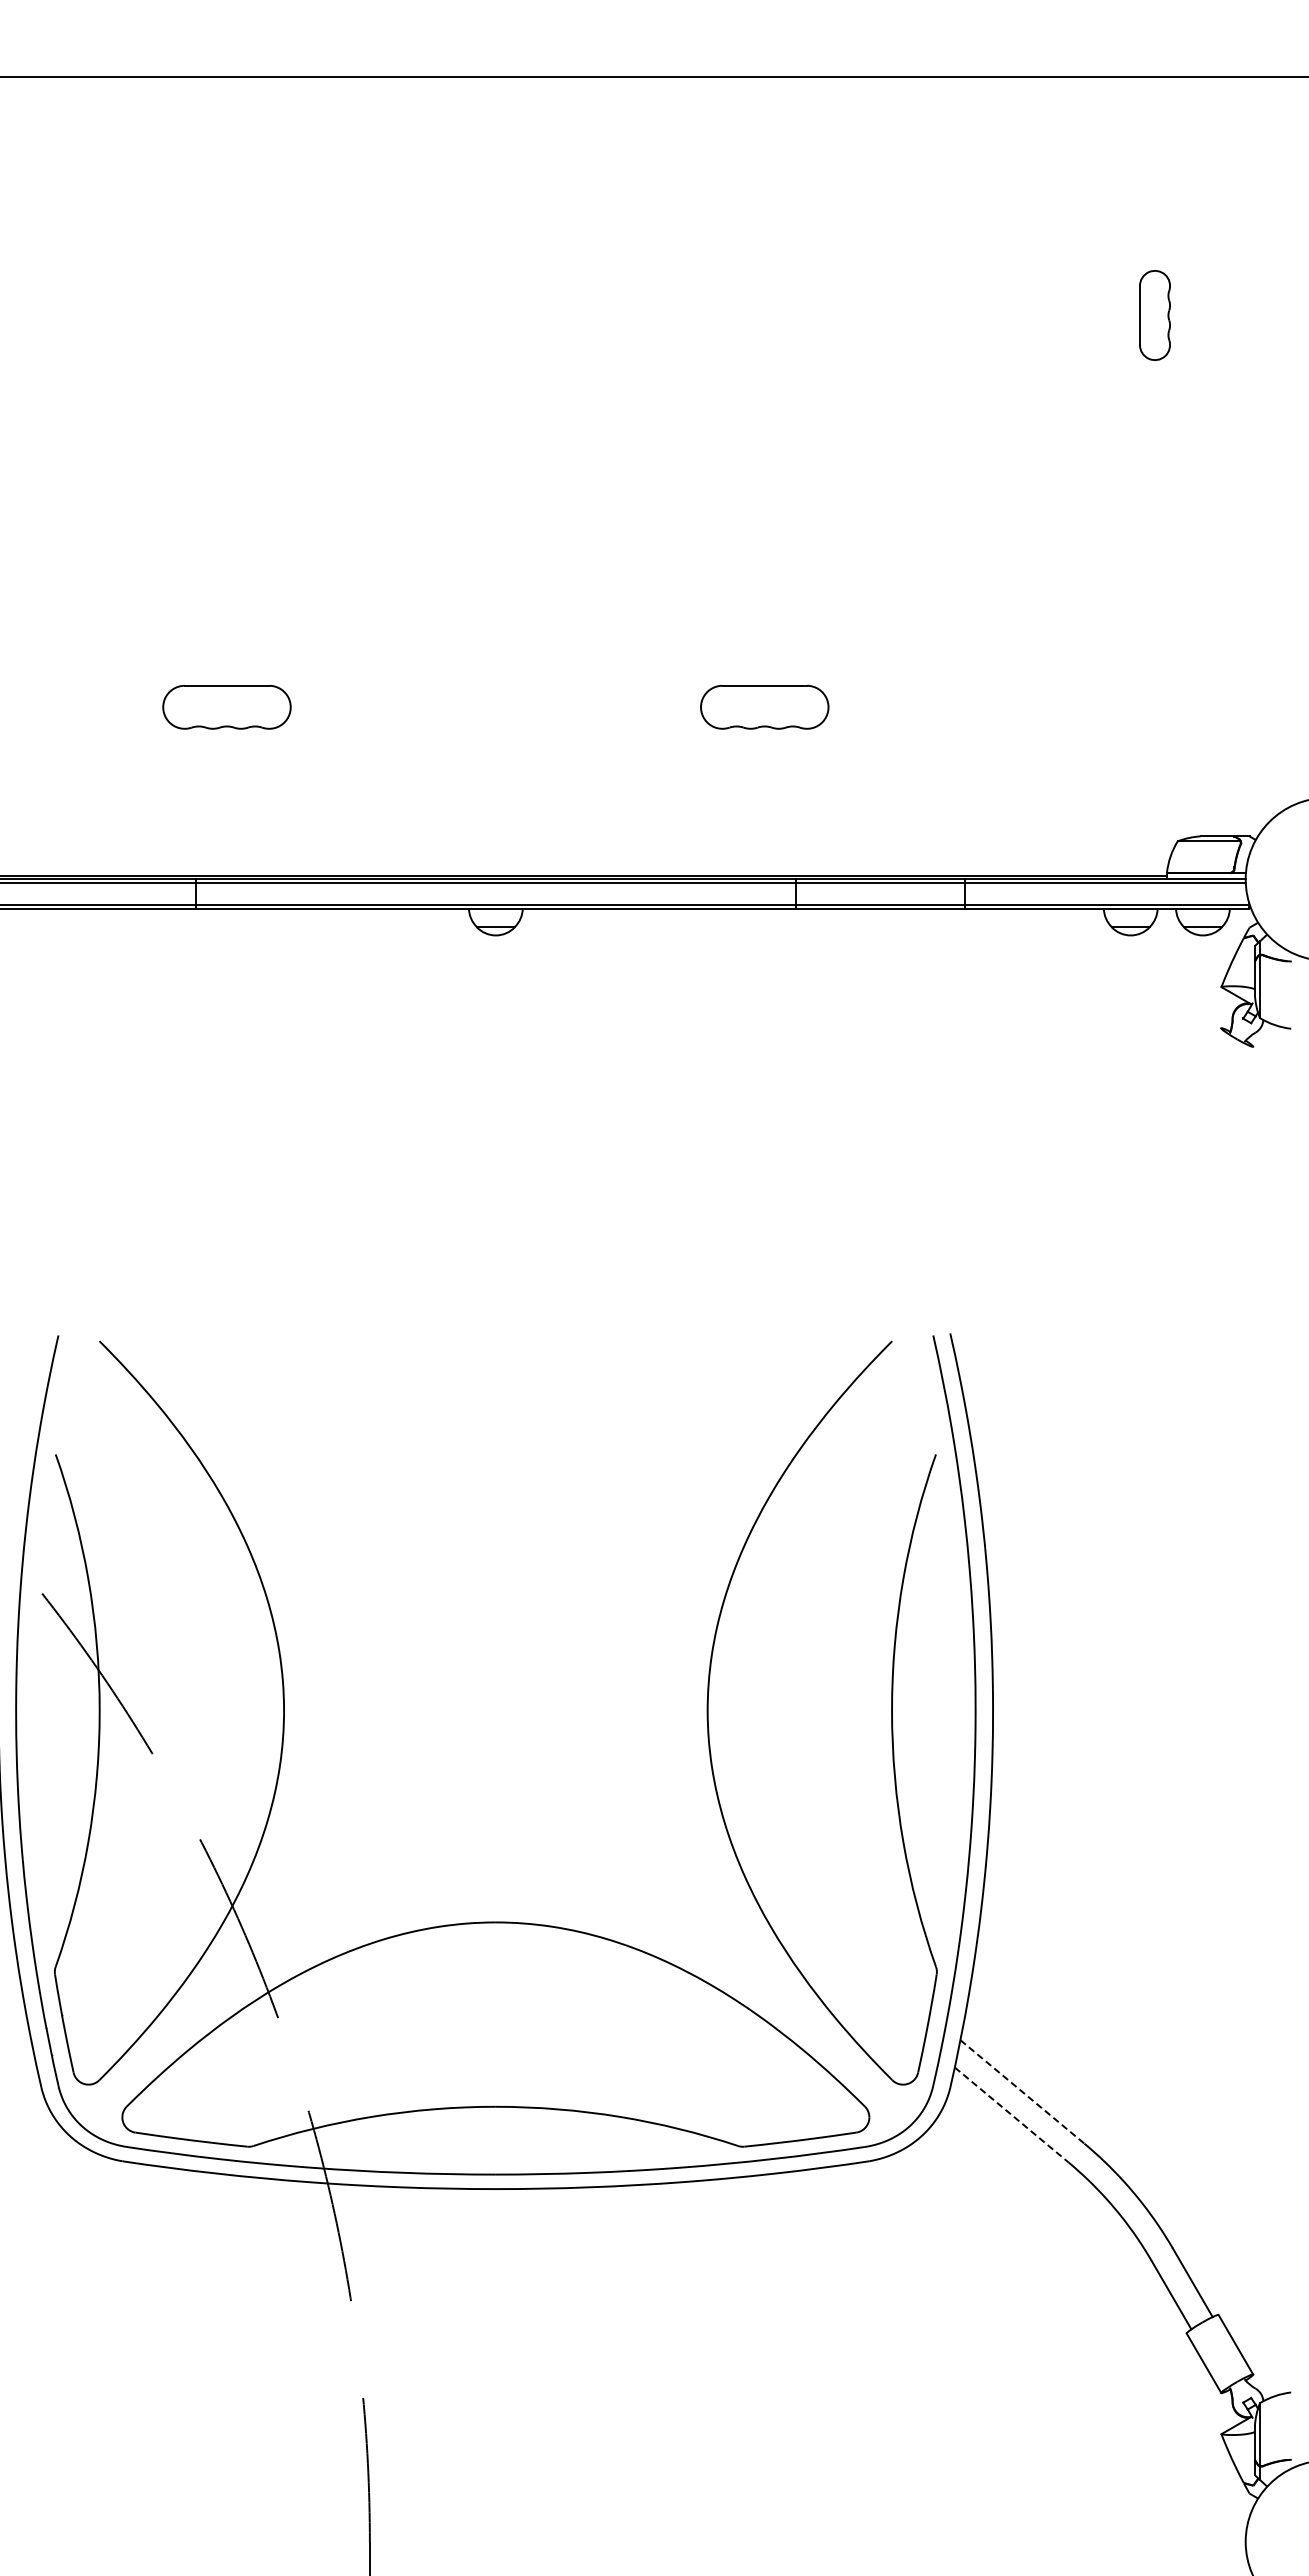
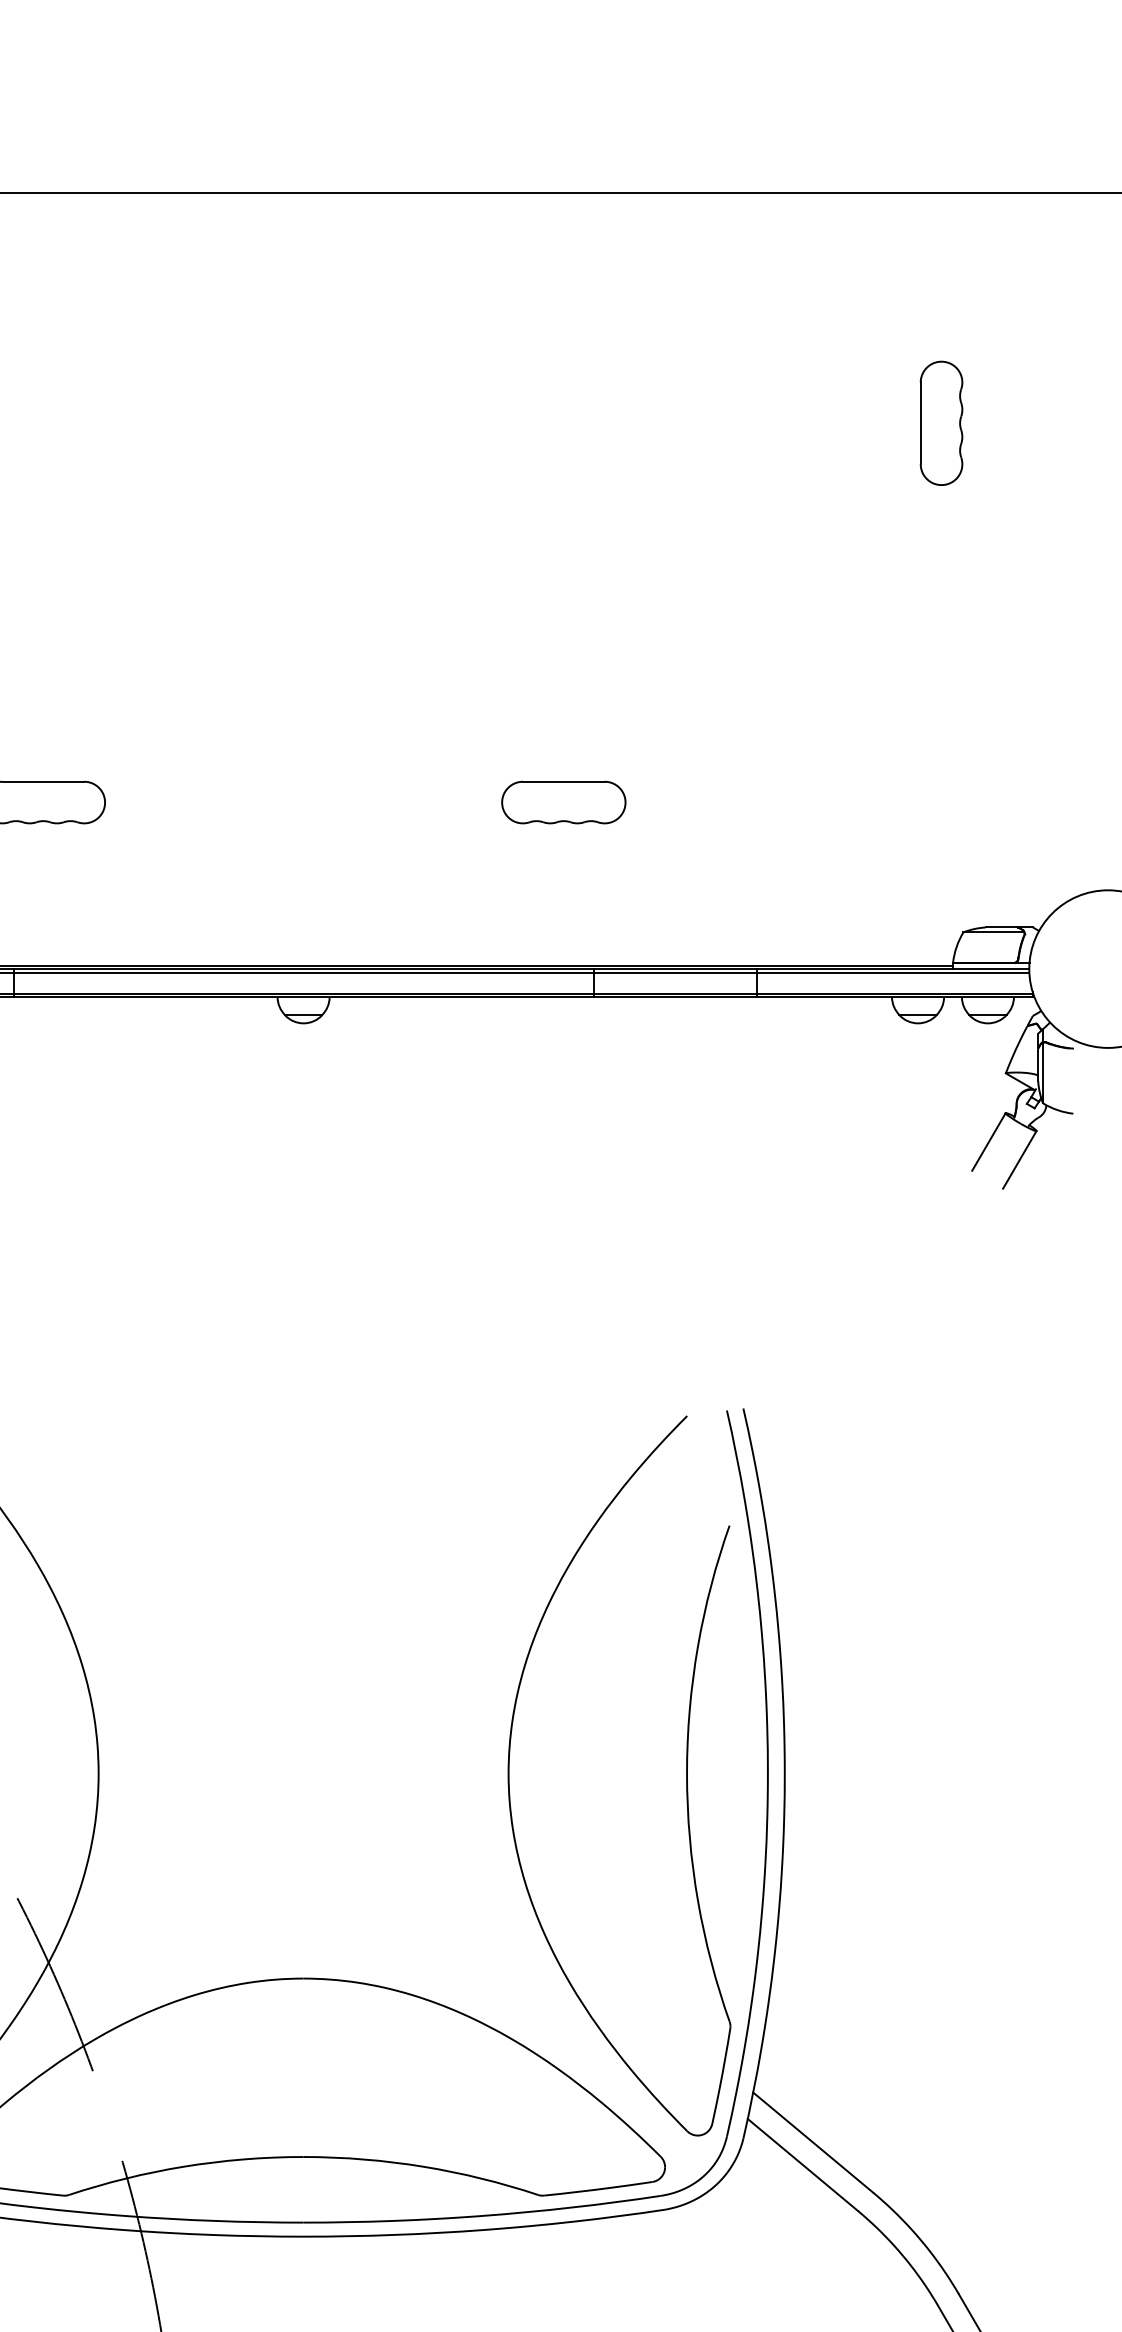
part: (1154, 315) -> (941, 423), size x1.43
line: (1203, 1057) -> (988, 1141), added
line: (1235, 1076) -> (1019, 1159), added
line: (1022, 2091) -> (813, 2142), dashed -> solid
line: (1012, 2115) -> (803, 2165), dashed -> solid

